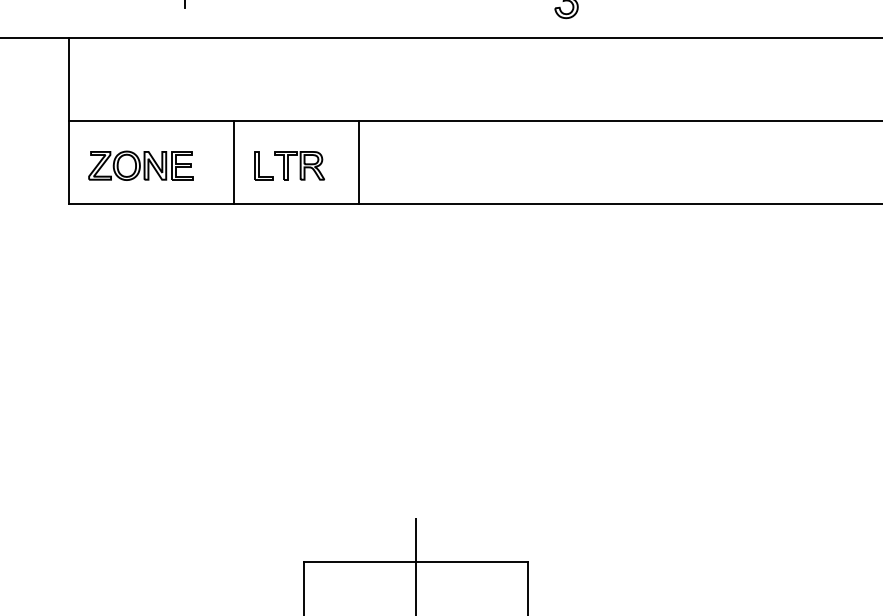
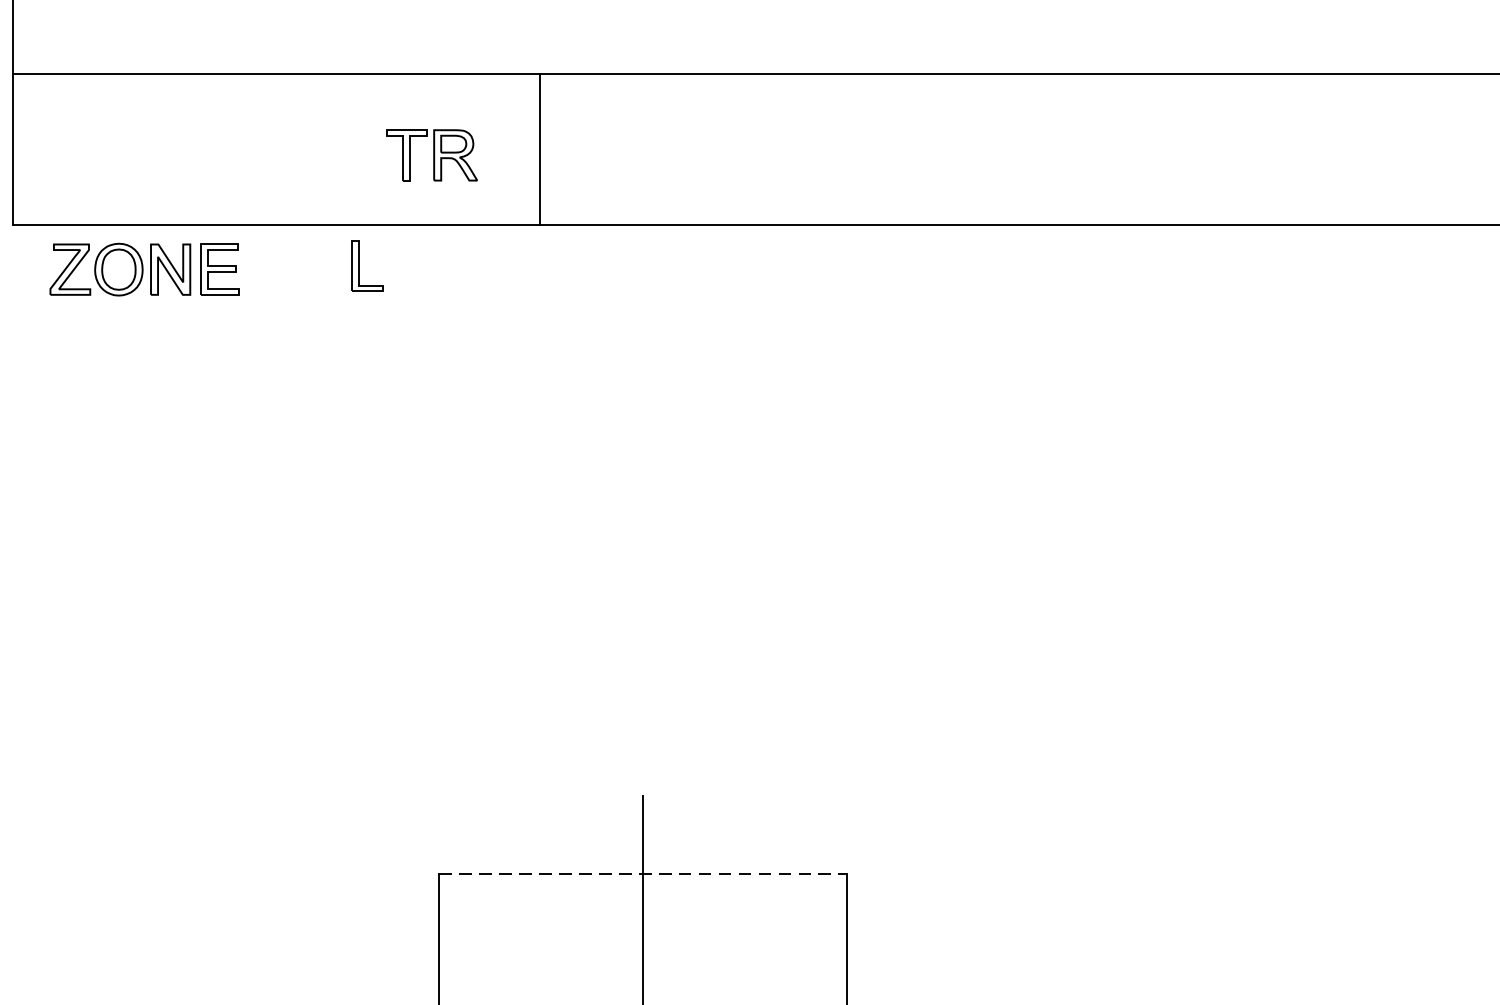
line: (234, 162) -> (314, 149), removed
part: (140, 165) -> (143, 269), moved
part: (263, 165) -> (366, 265), moved
line: (416, 561) -> (644, 873), solid -> dashed

